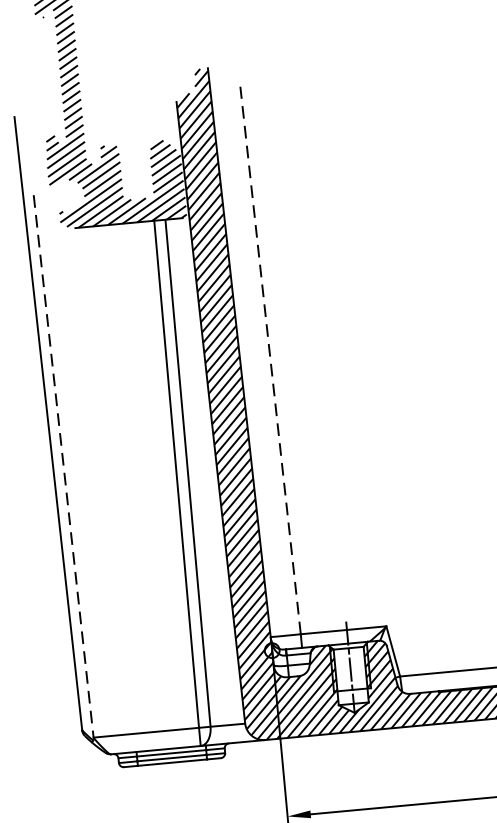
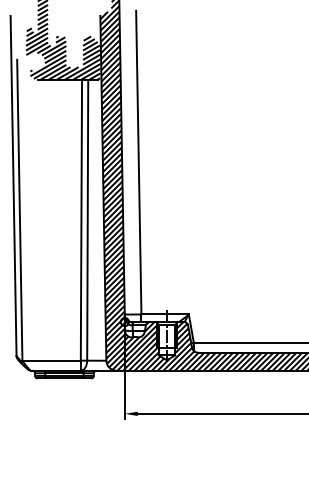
line: (270, 360) -> (138, 162), dashed -> solid
line: (63, 466) -> (19, 210), dashed -> solid

